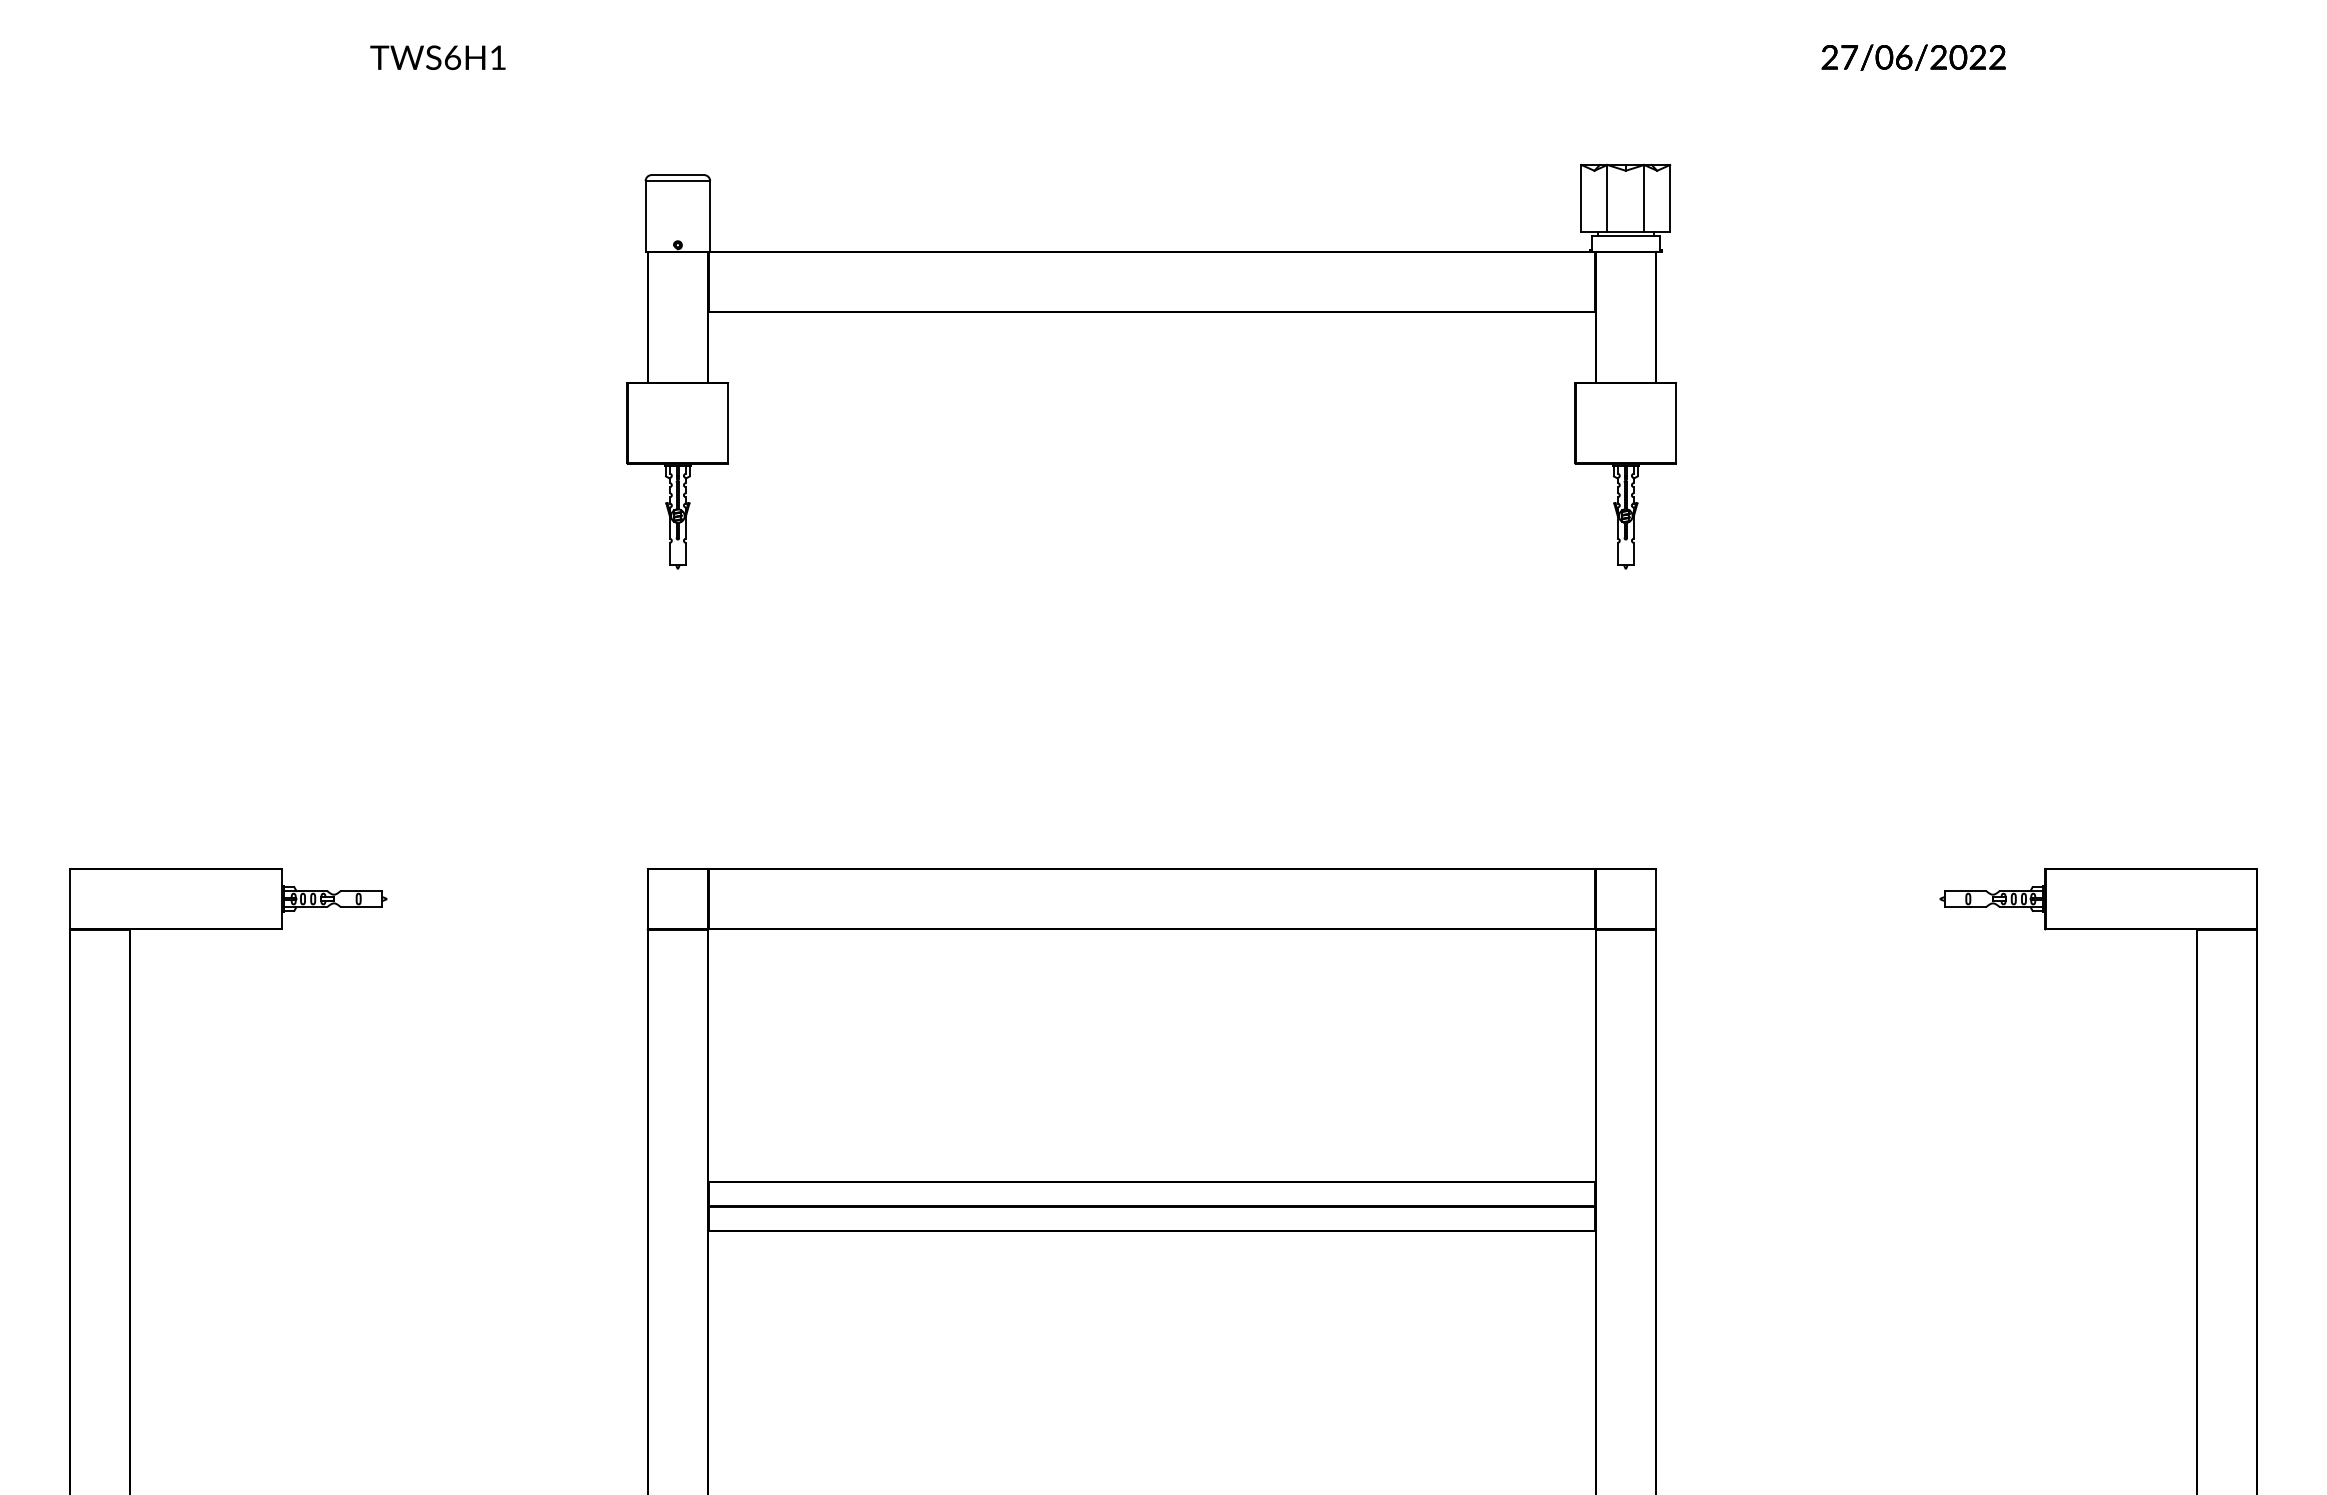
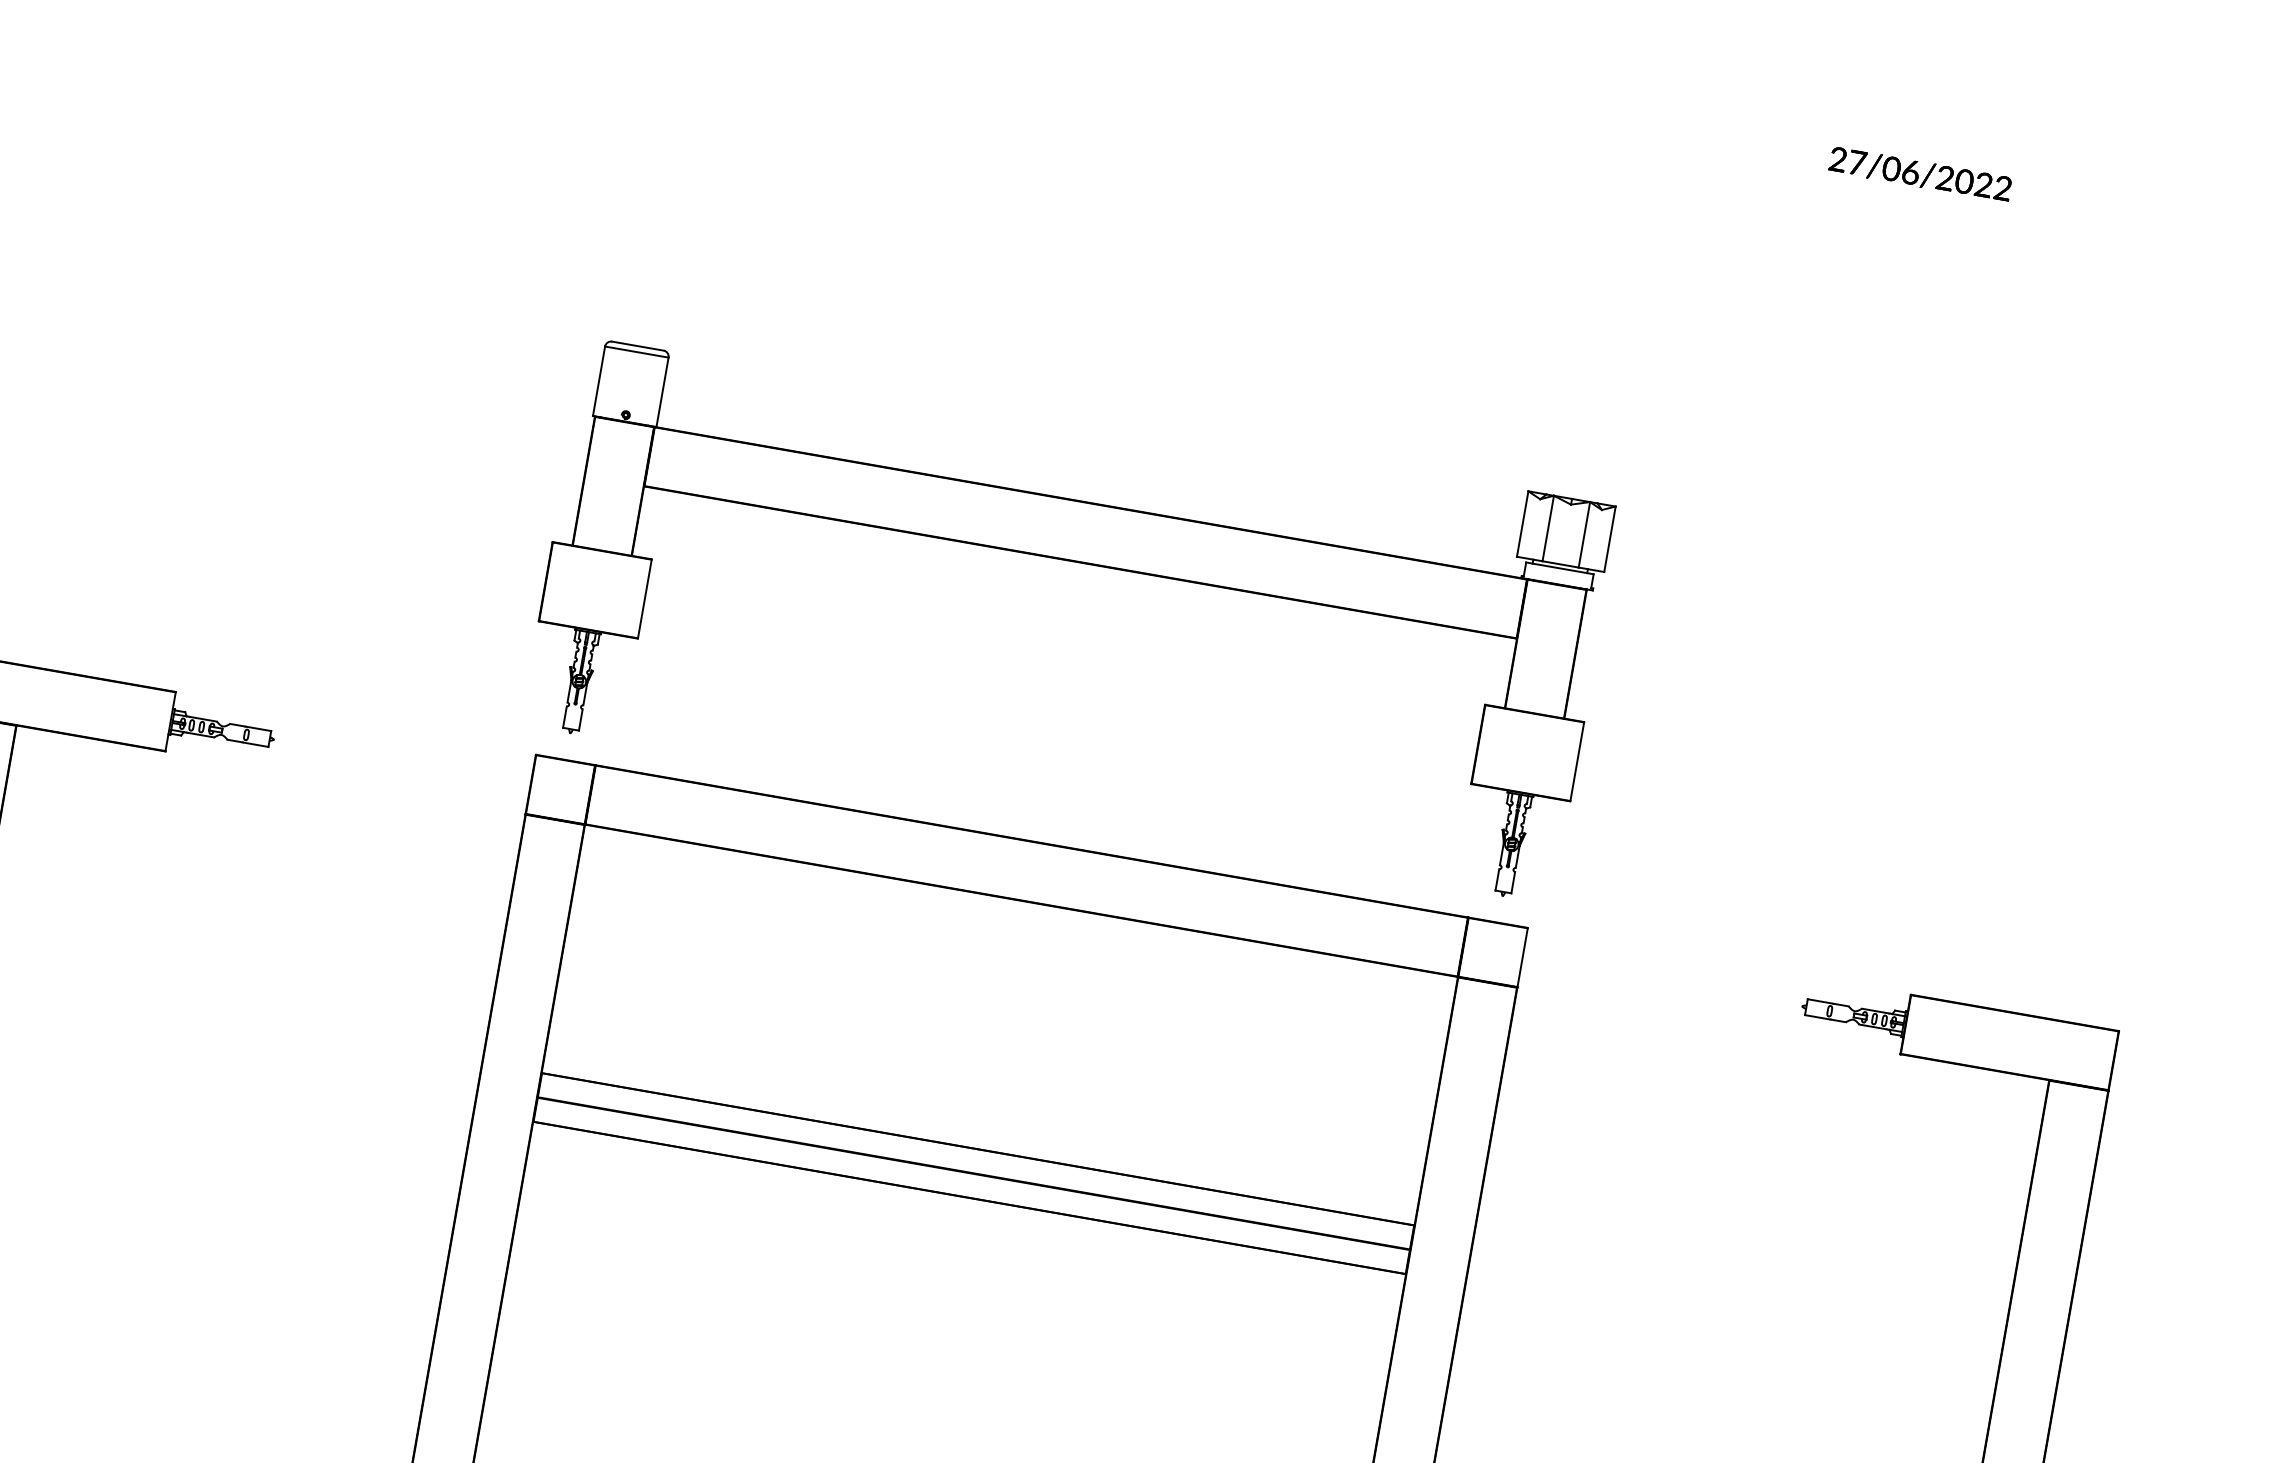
part: (1151, 312) -> (1080, 562), moved

